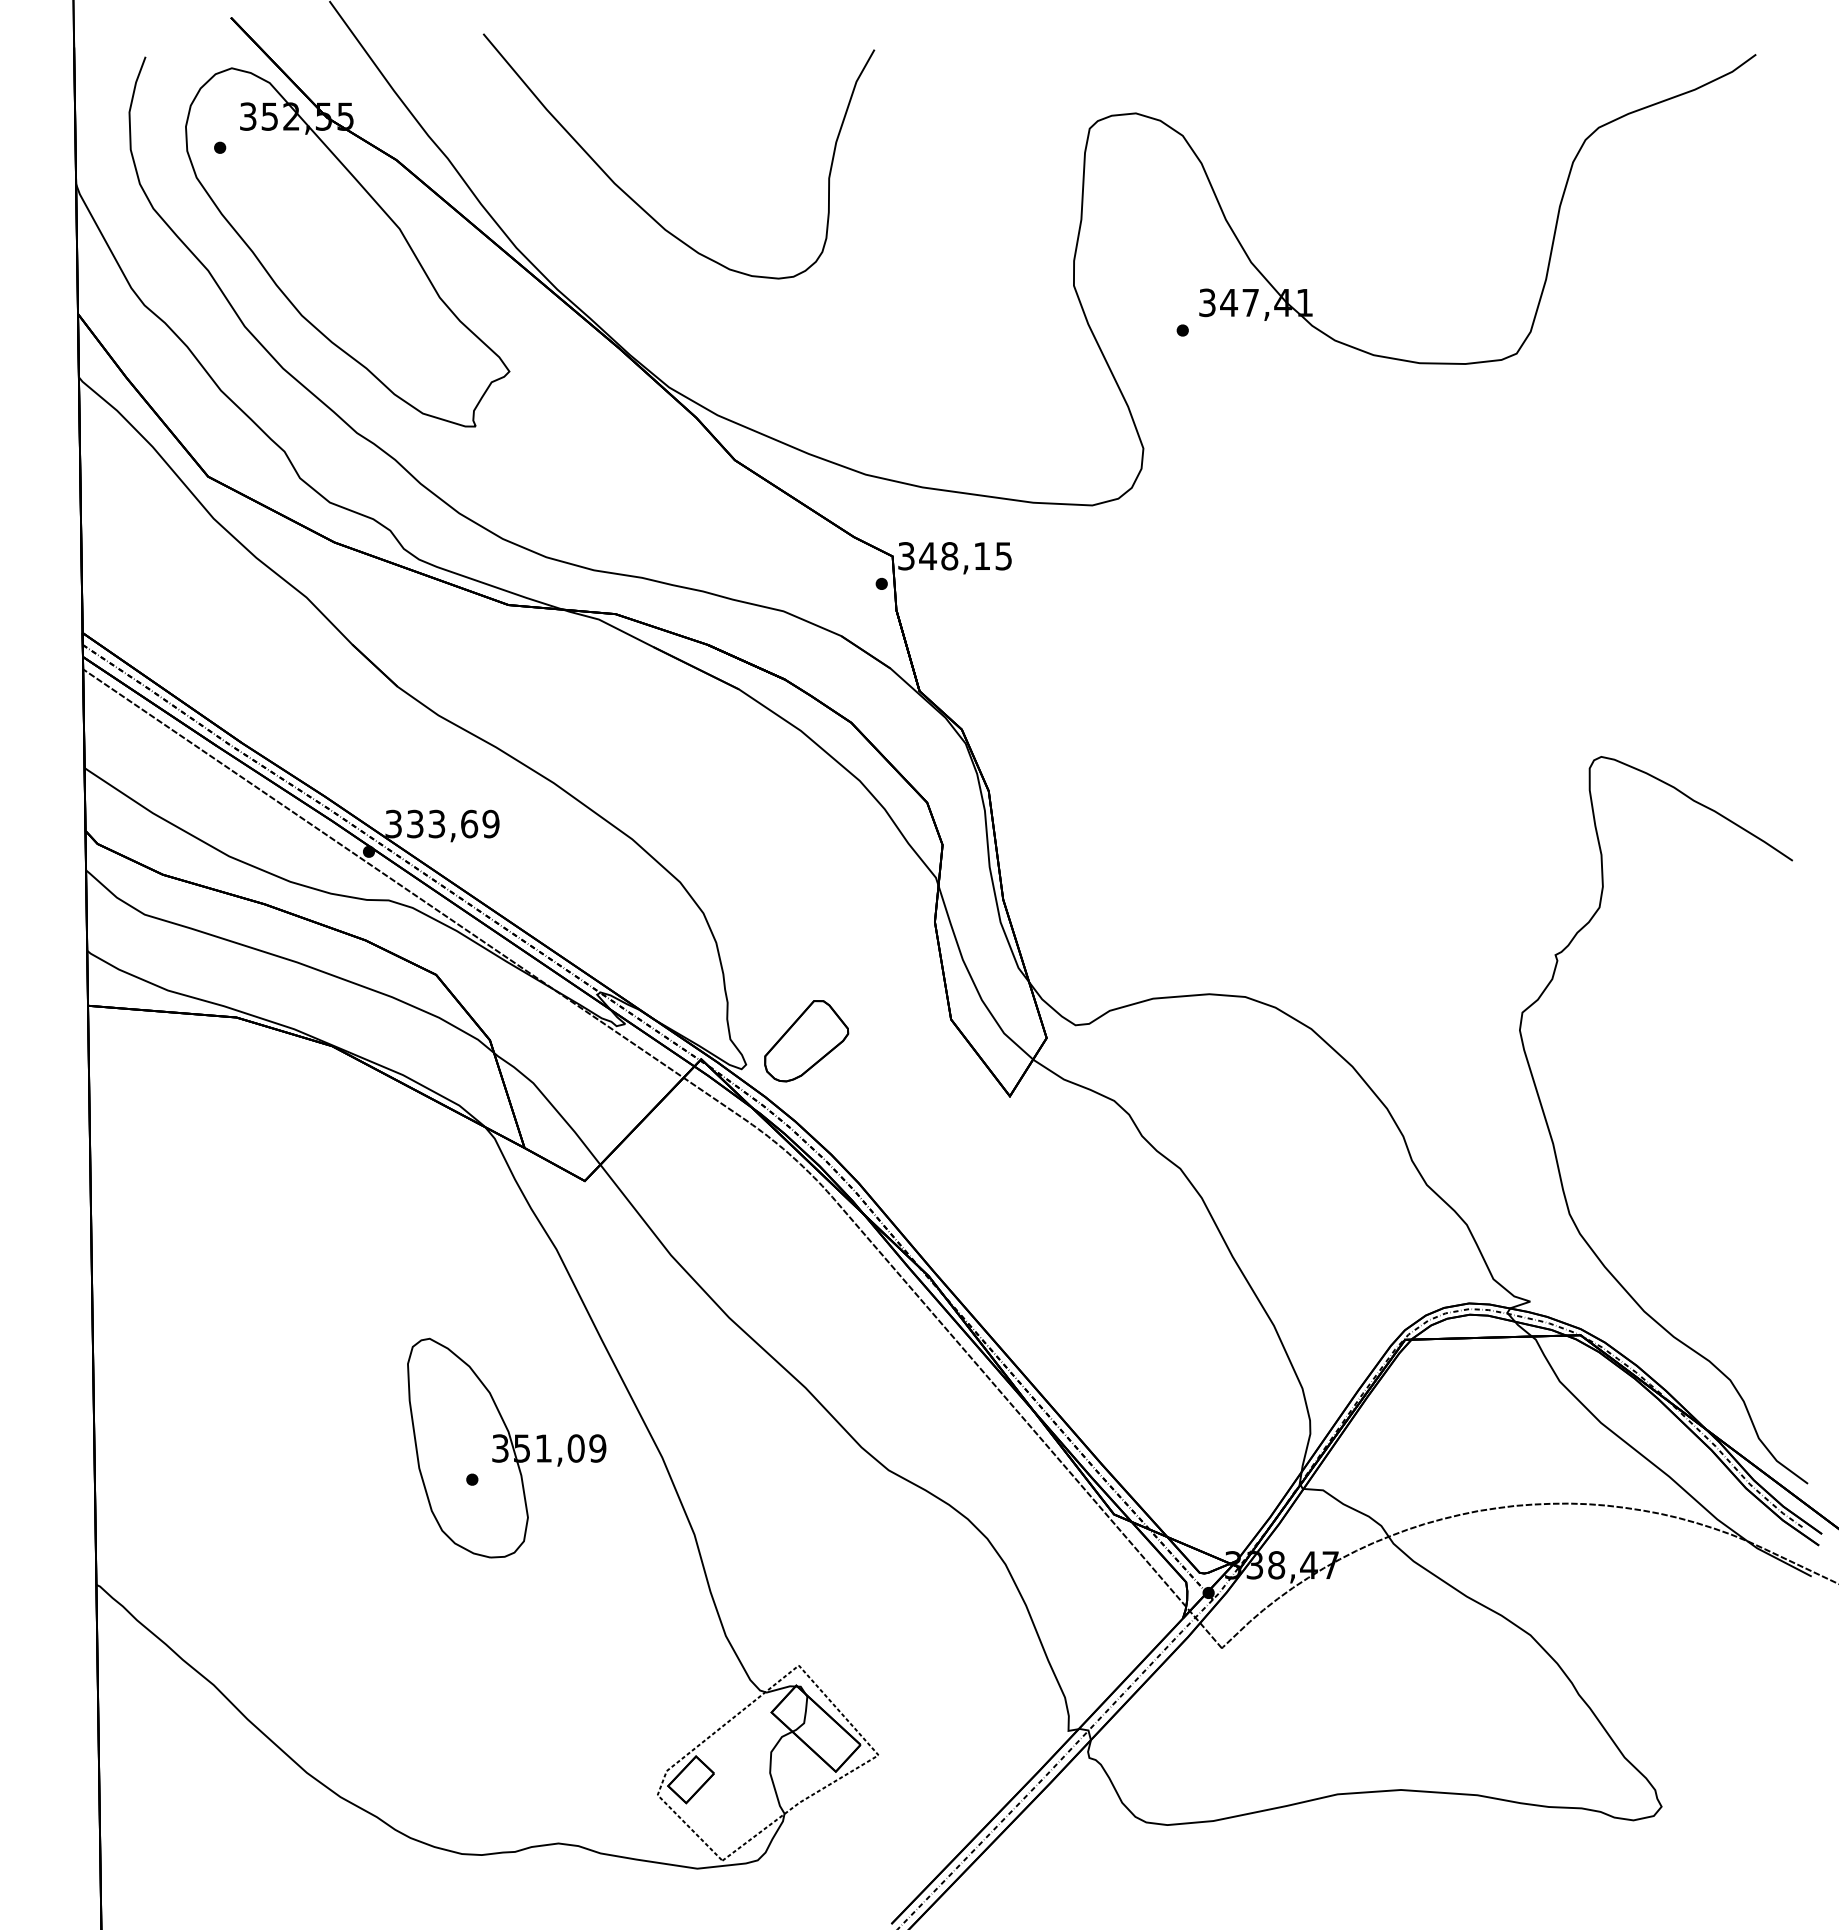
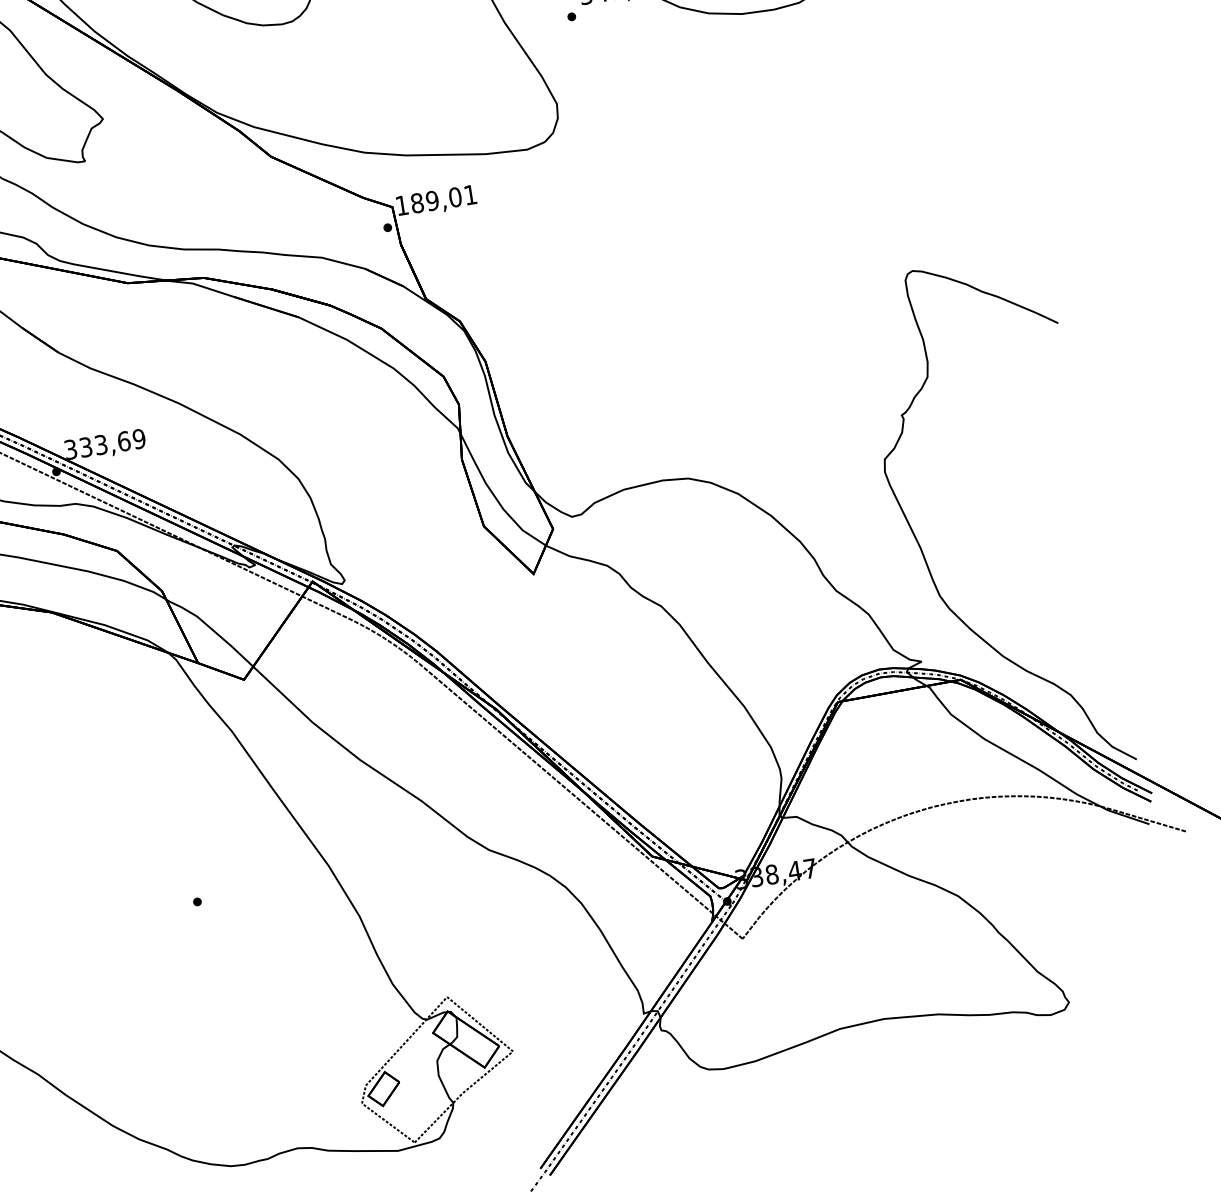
text: (954, 556) -> (435, 200), 348,15 -> 189,01
part: (806, 1041) -> (384, 557), removed
part: (506, 1447) -> (217, 875), removed

